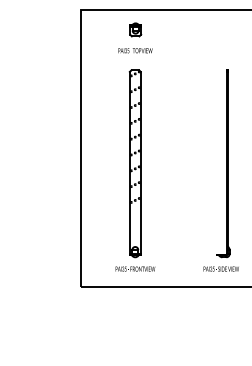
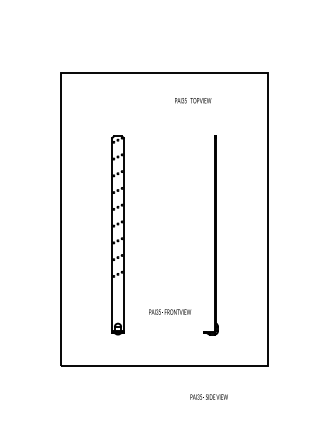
part: (135, 29) -> (118, 93), removed
text: (135, 50) -> (193, 100), moved
text: (135, 268) -> (170, 311), moved
text: (220, 268) -> (208, 396), moved

